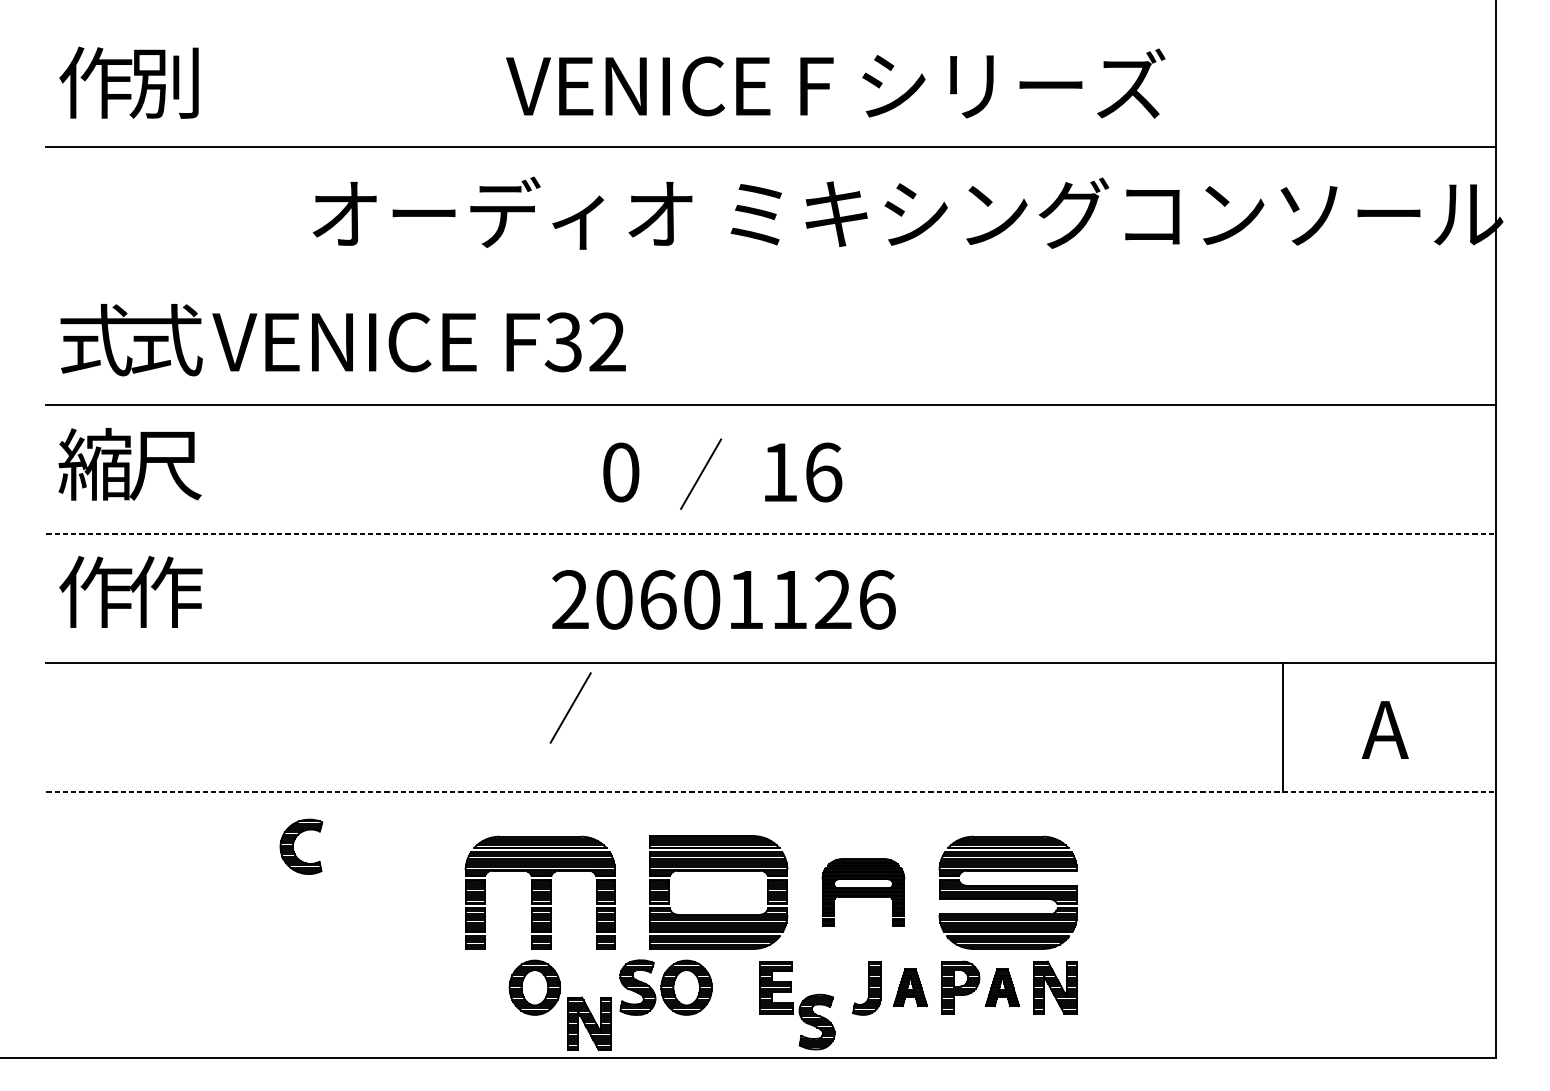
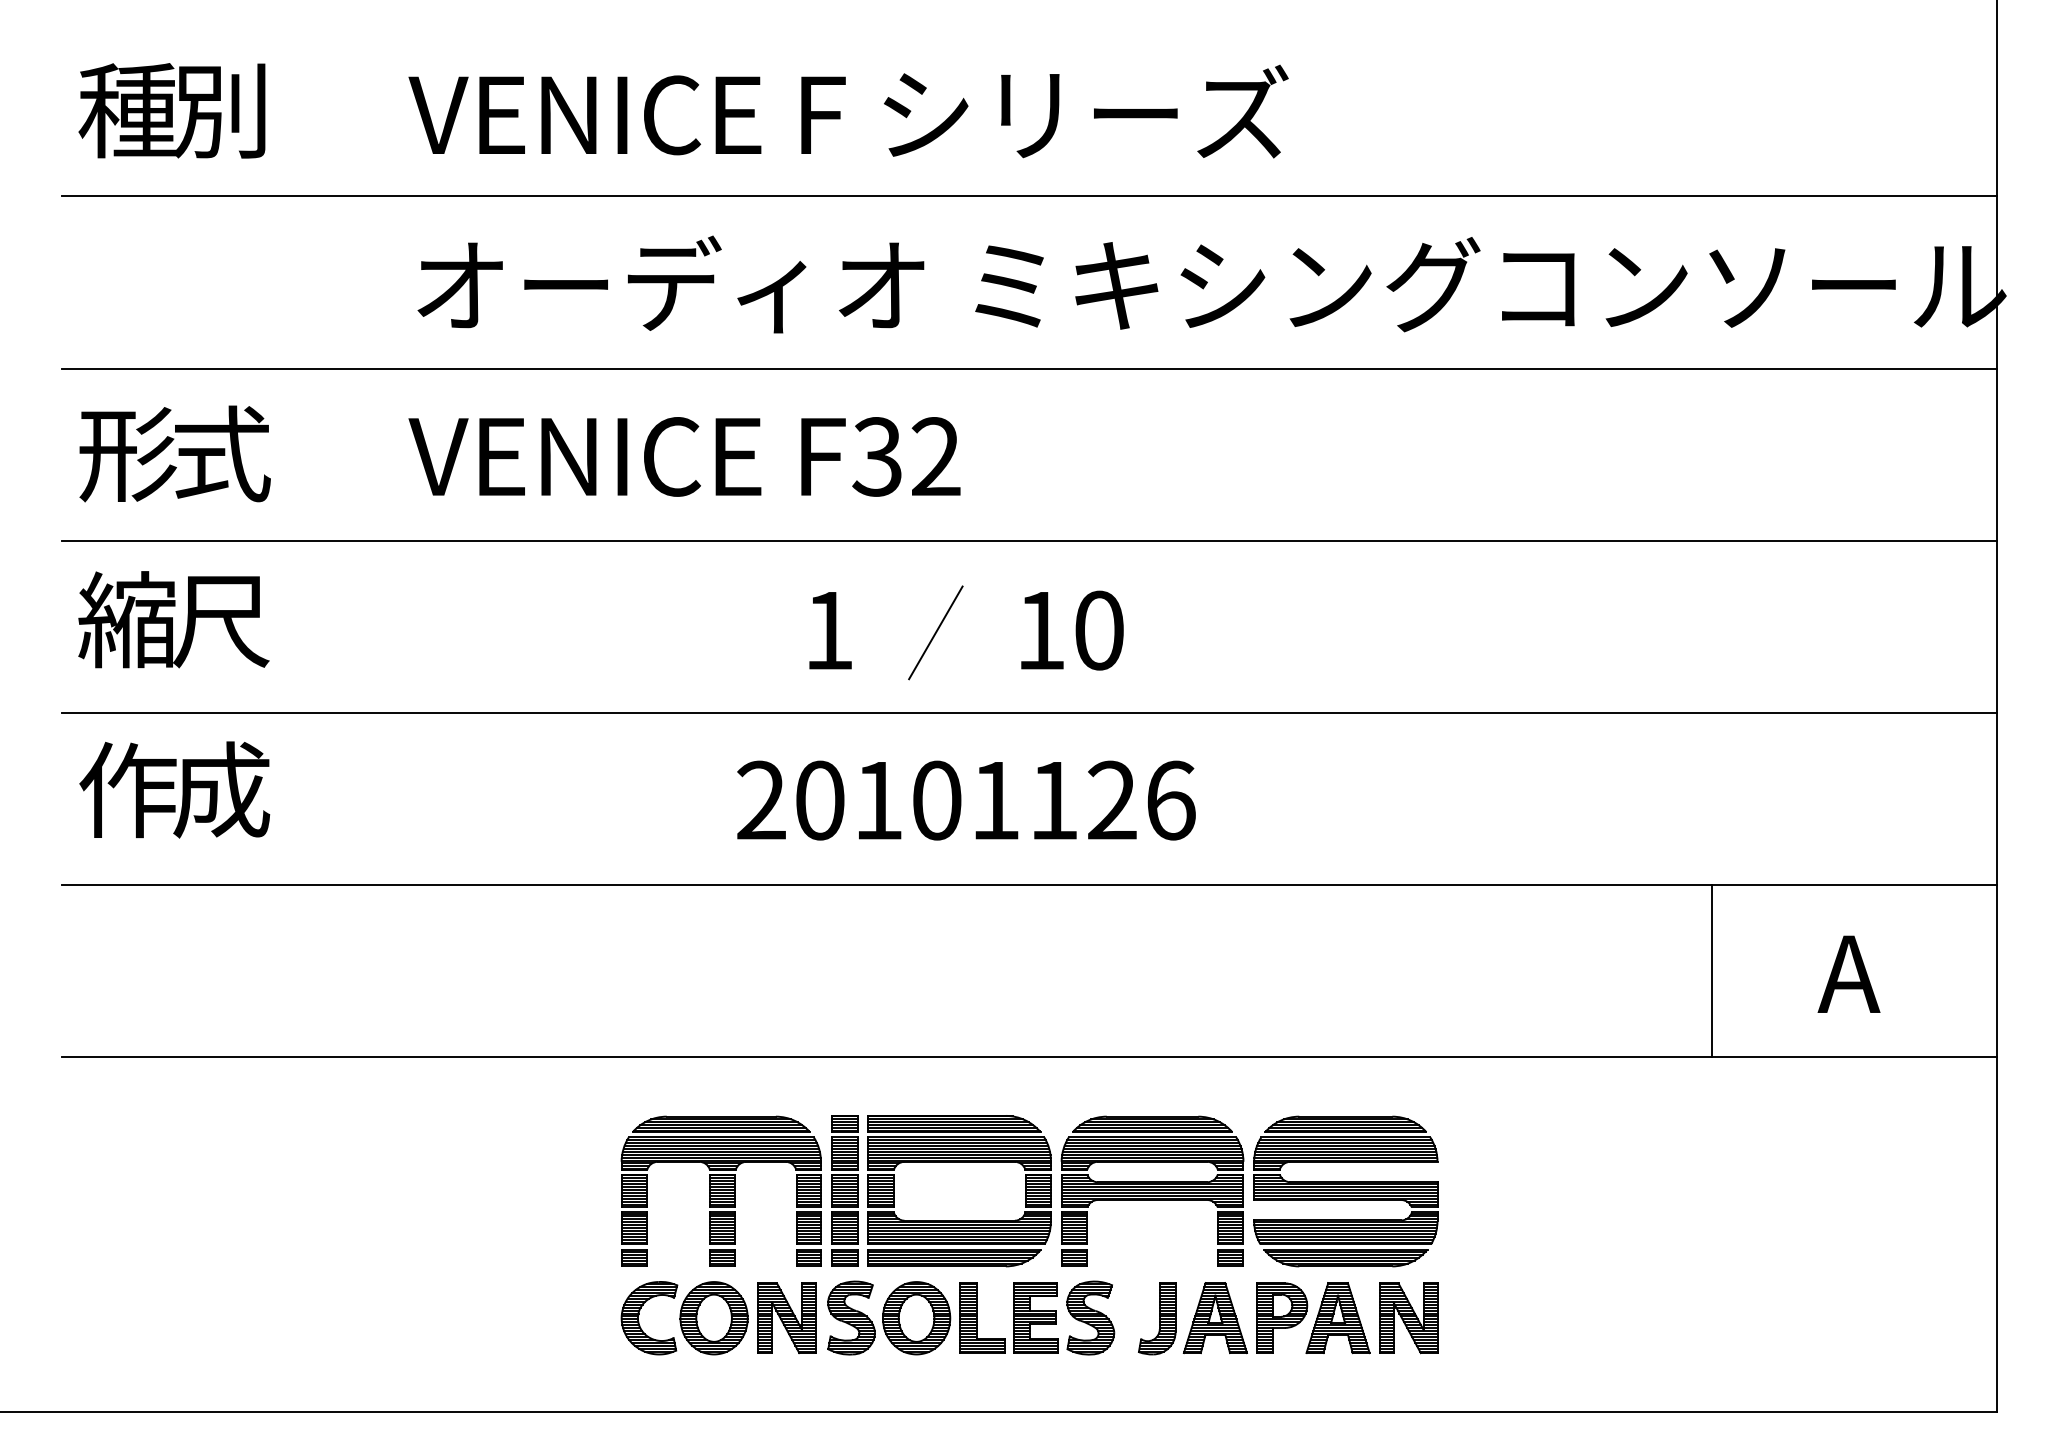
text: (95, 82) -> (127, 110), 作 -> 種
text: (835, 83) -> (848, 111), moved
line: (771, 276) -> (1029, 368), added
text: (96, 339) -> (128, 453), 式 -> 形
text: (419, 342) -> (684, 456), moved
text: (621, 472) -> (829, 630), 0 -> 1
text: (823, 472) -> (1099, 630), 16 -> 10
line: (771, 533) -> (1029, 712), dashed -> solid
text: (165, 591) -> (221, 789), 作 -> 成
text: (658, 599) -> (879, 800), 20601126 -> 20101126
line: (570, 707) -> (761, 944), removed
line: (771, 792) -> (1029, 1057), dashed -> solid
part: (293, 844) -> (639, 1315), moved
part: (632, 892) -> (844, 1190), added
part: (863, 892) -> (1152, 1190), size x1.67
part: (736, 987) -> (982, 1317), added
part: (909, 987) -> (1214, 1318), size x1.43
part: (1002, 987) -> (1337, 1318), size x1.43
part: (816, 1021) -> (1090, 1317), moved
part: (589, 1023) -> (786, 1317), moved

